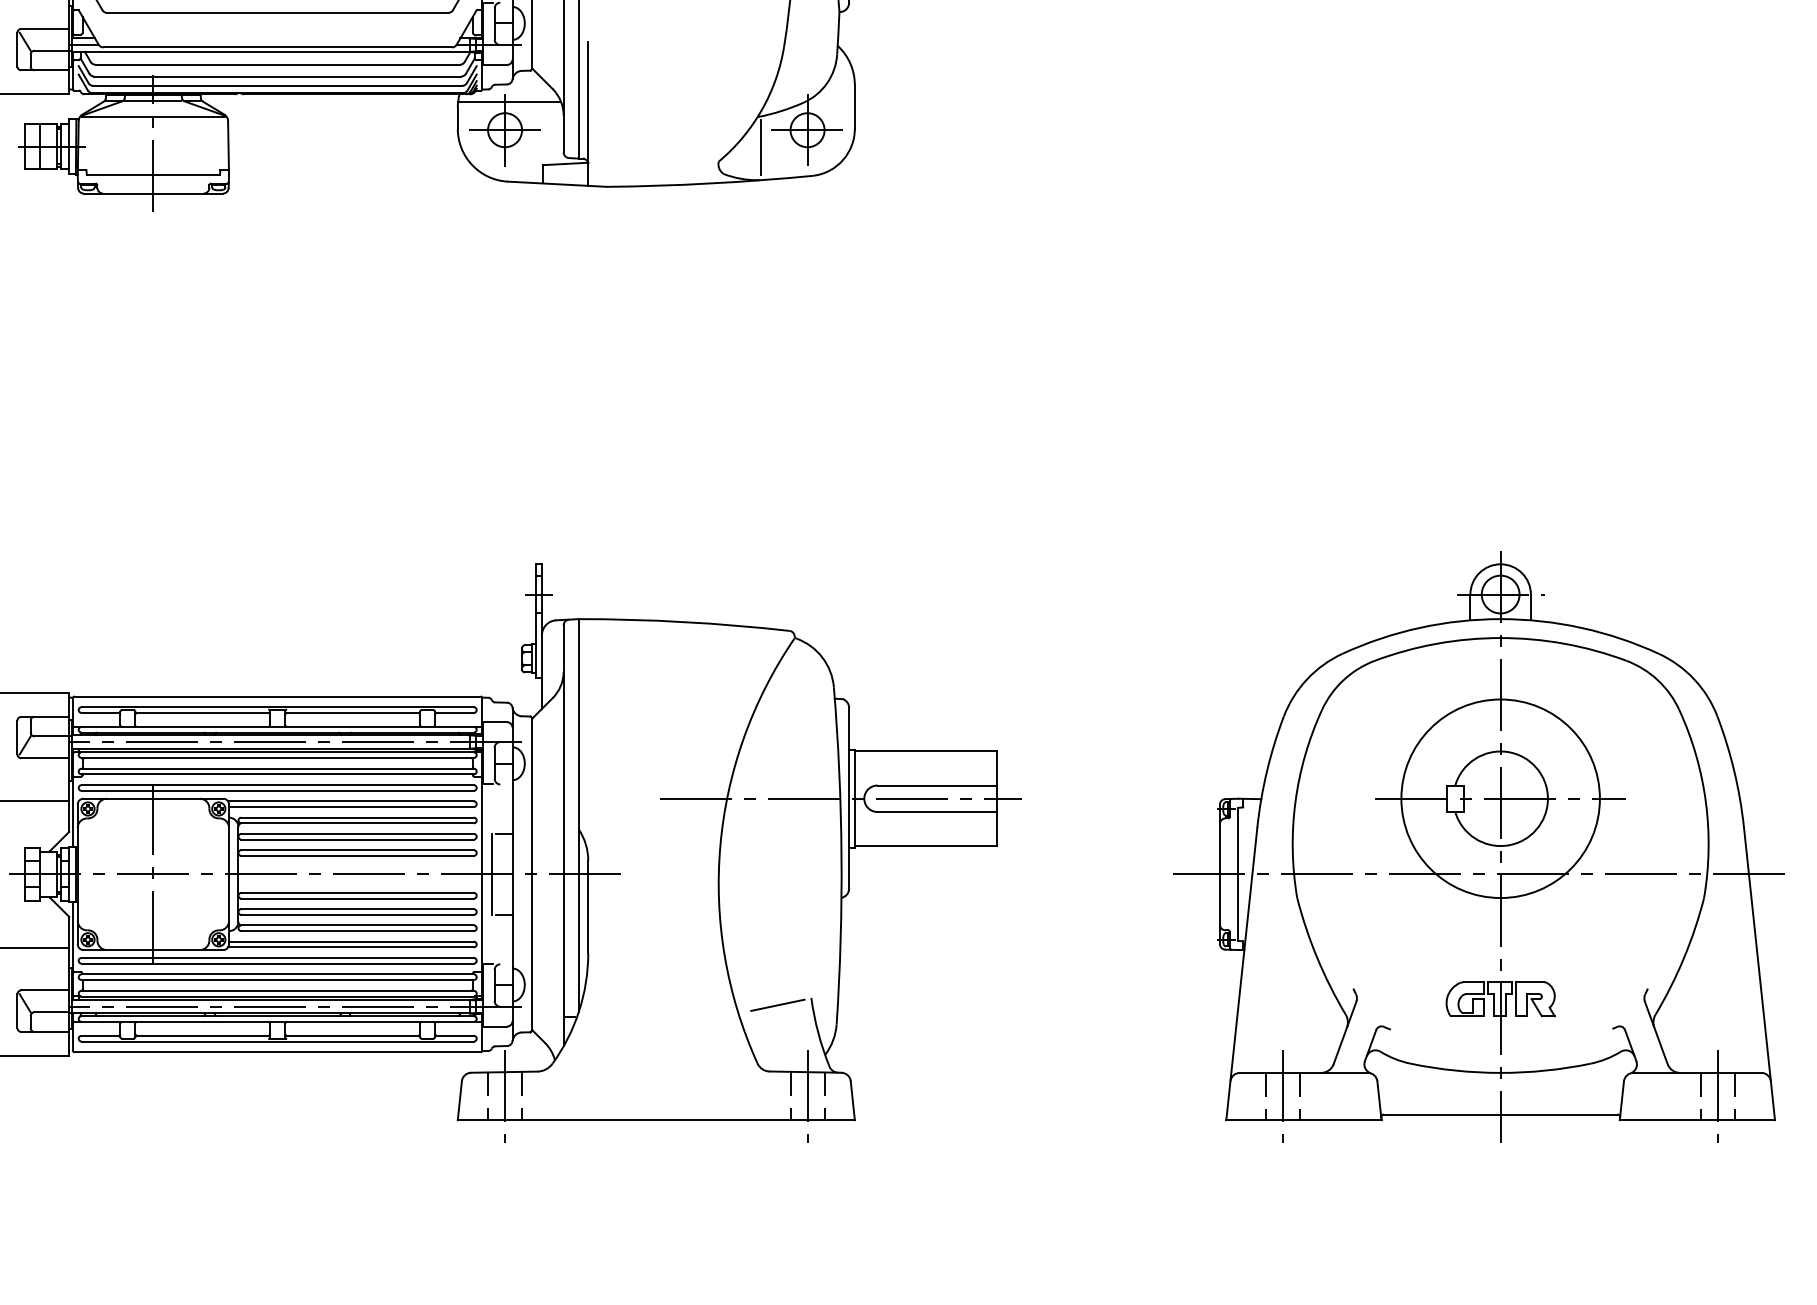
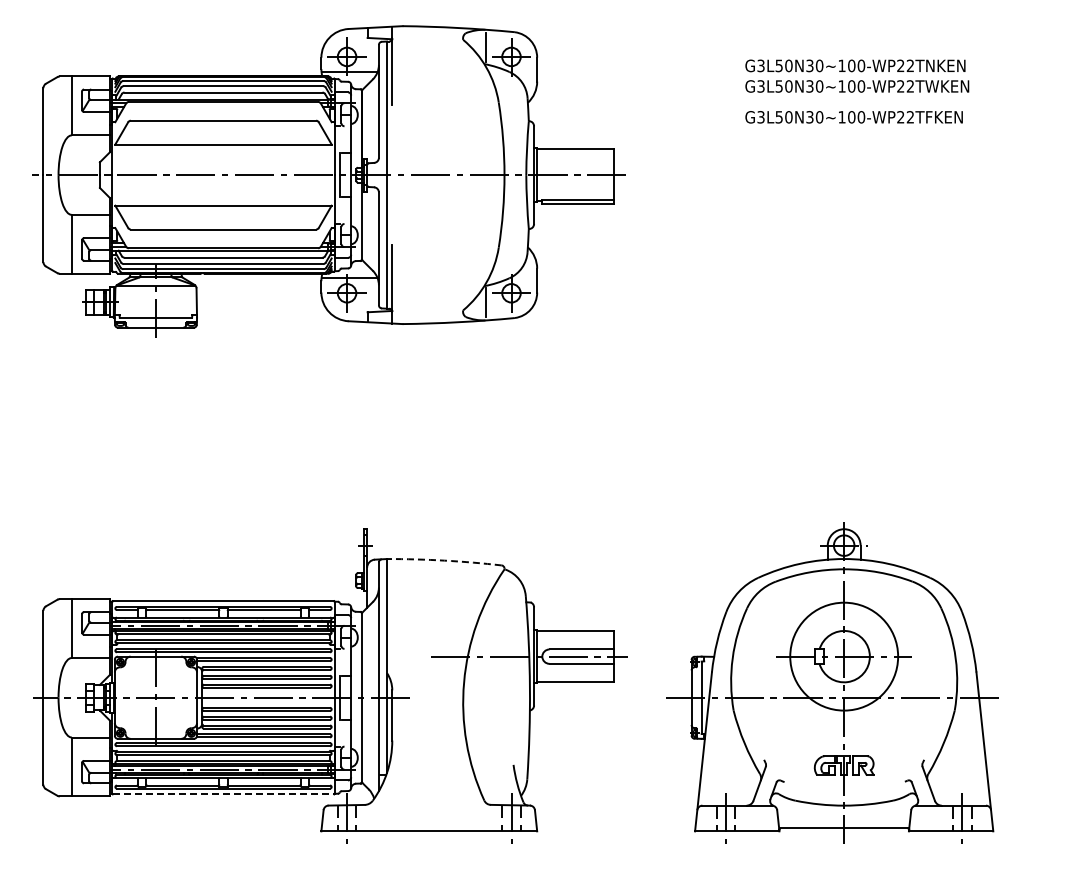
arc: (684, 621) -> (444, 560), solid -> dashed
part: (1479, 846) -> (832, 682), moved
line: (776, 1004) -> (494, 768), removed
line: (277, 1052) -> (223, 794), solid -> dashed

